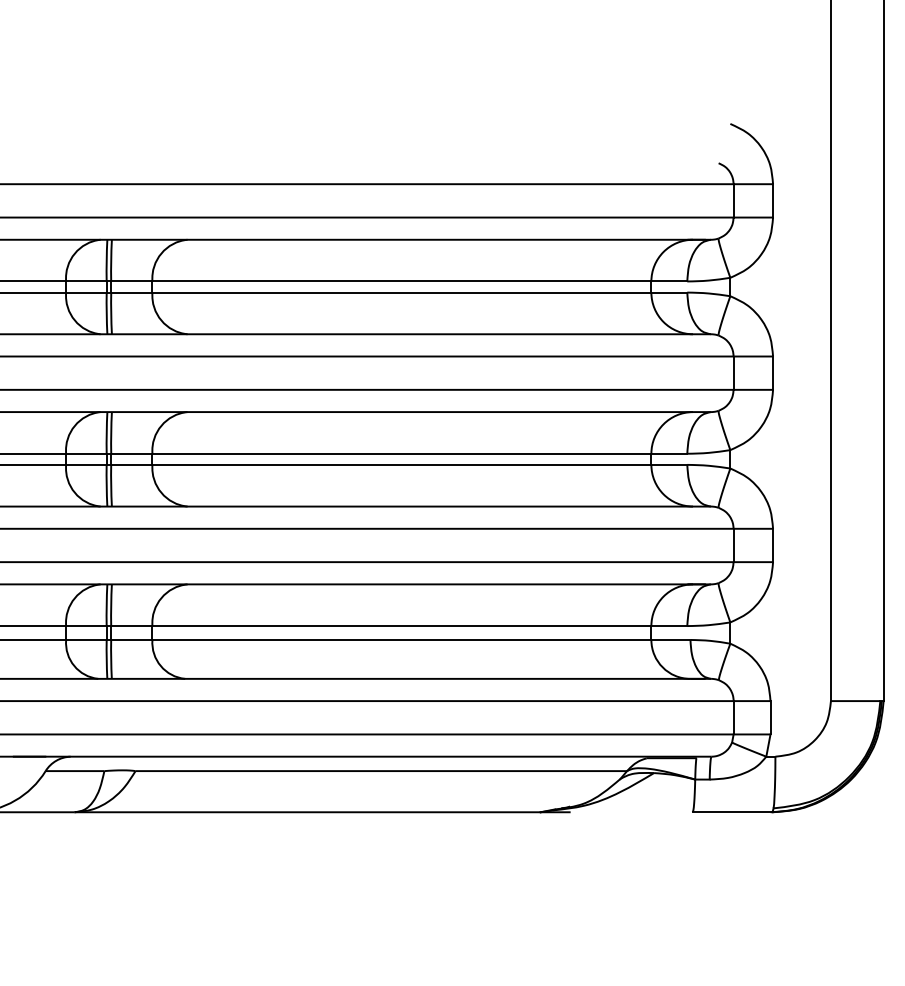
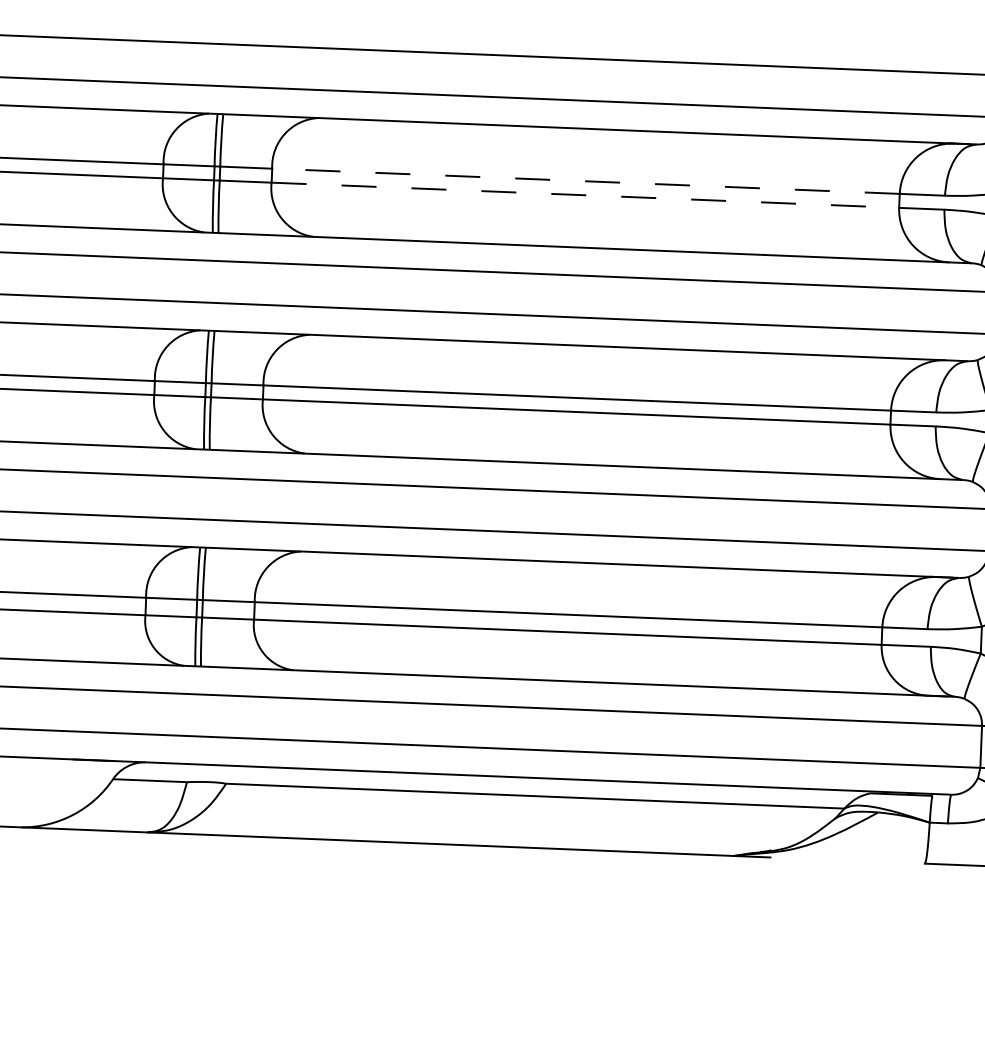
line: (401, 281) -> (585, 181), solid -> dashed
line: (402, 292) -> (586, 195), solid -> dashed

